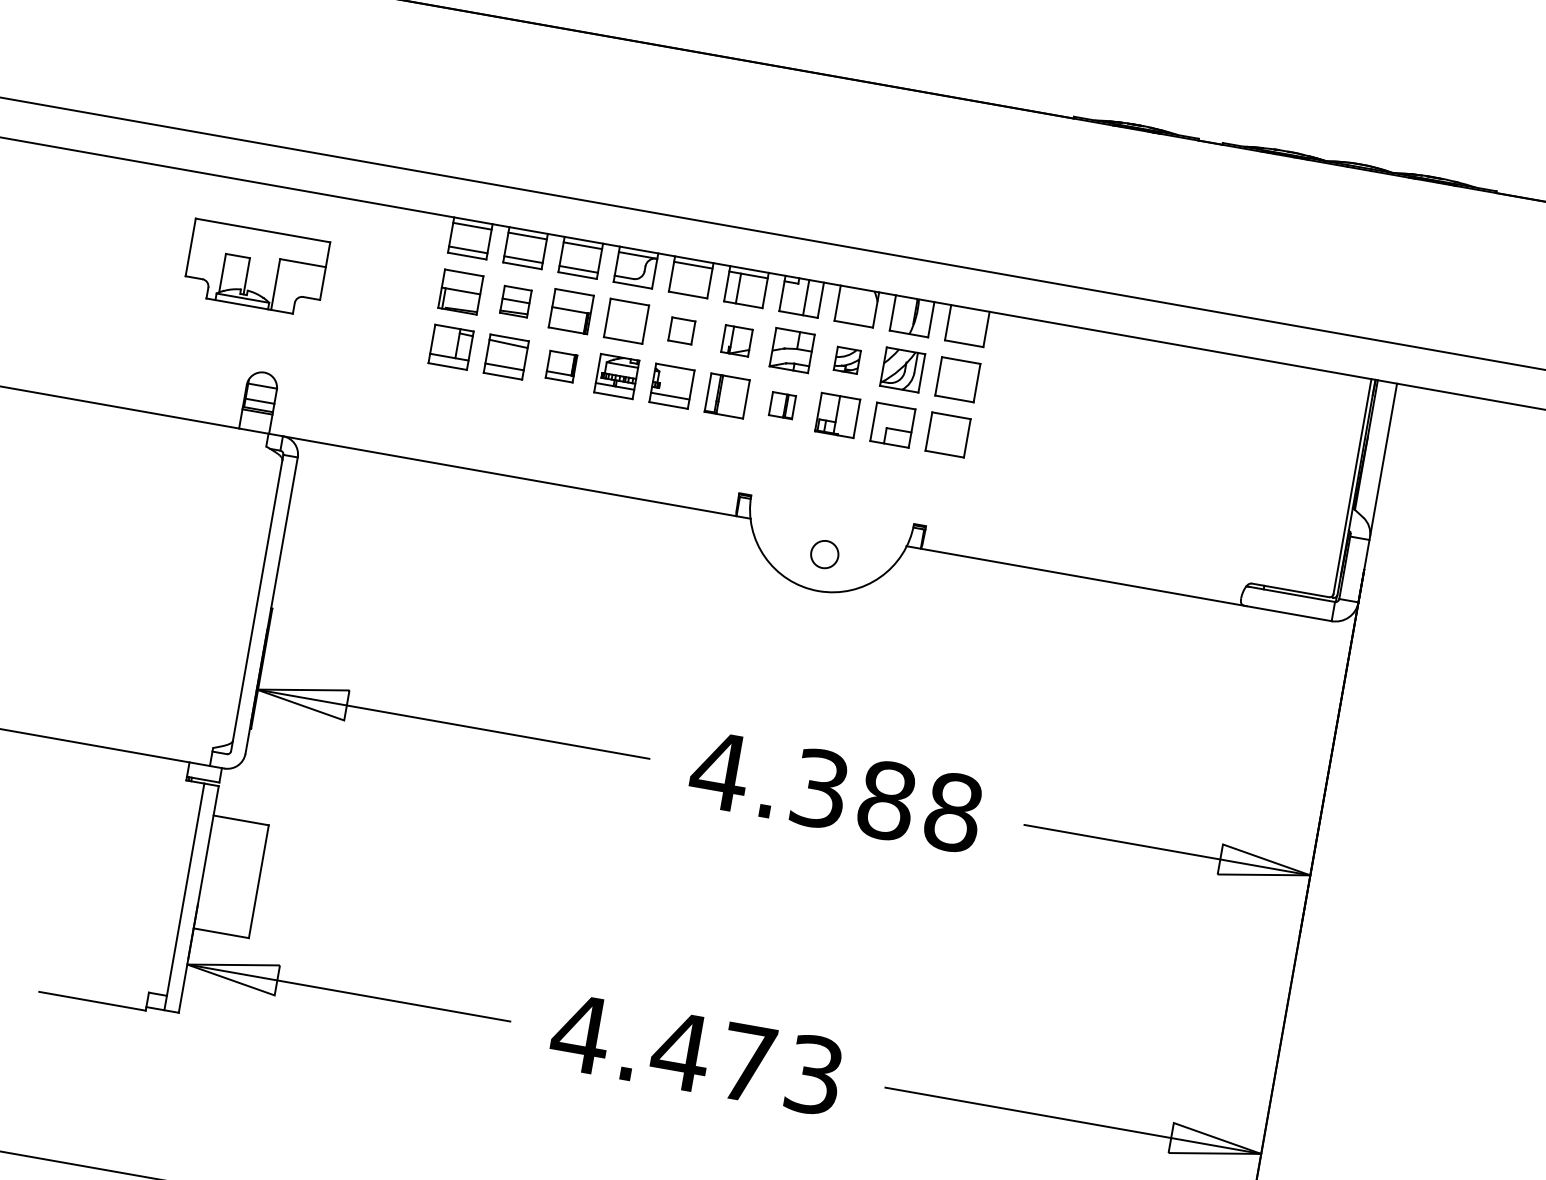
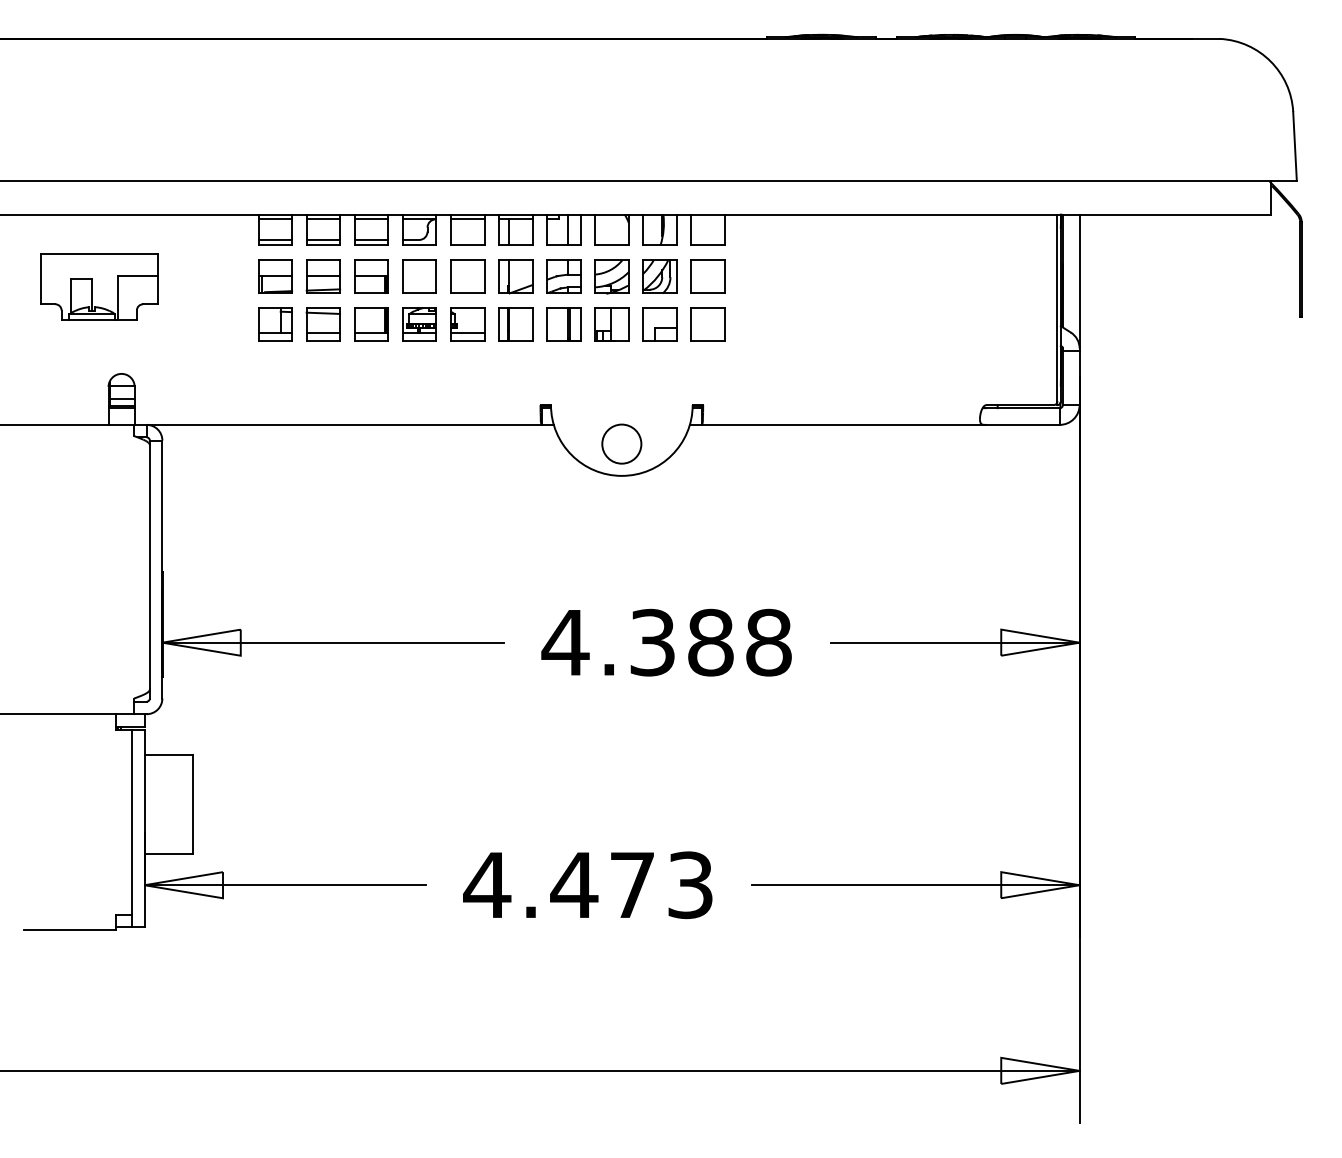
part: (514, 301) -> (322, 276), size x1.43
part: (681, 330) -> (467, 276), size x1.67
part: (736, 340) -> (515, 276), size x1.43
part: (846, 359) -> (611, 276), size x1.67
part: (561, 366) -> (371, 324), size x1.43
part: (781, 405) -> (563, 324), size x1.67
circle: (824, 553) -> (621, 443), size x1.67

